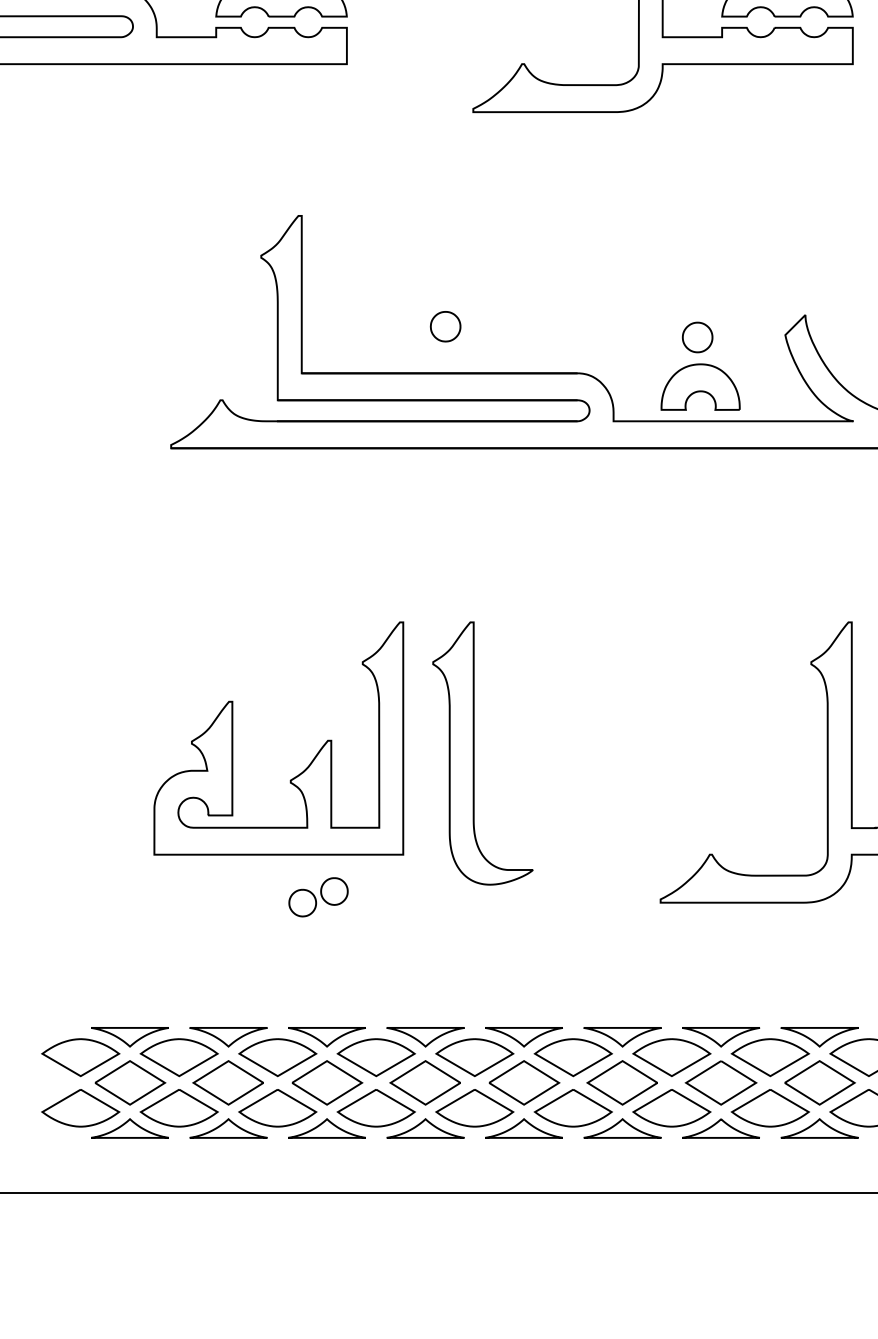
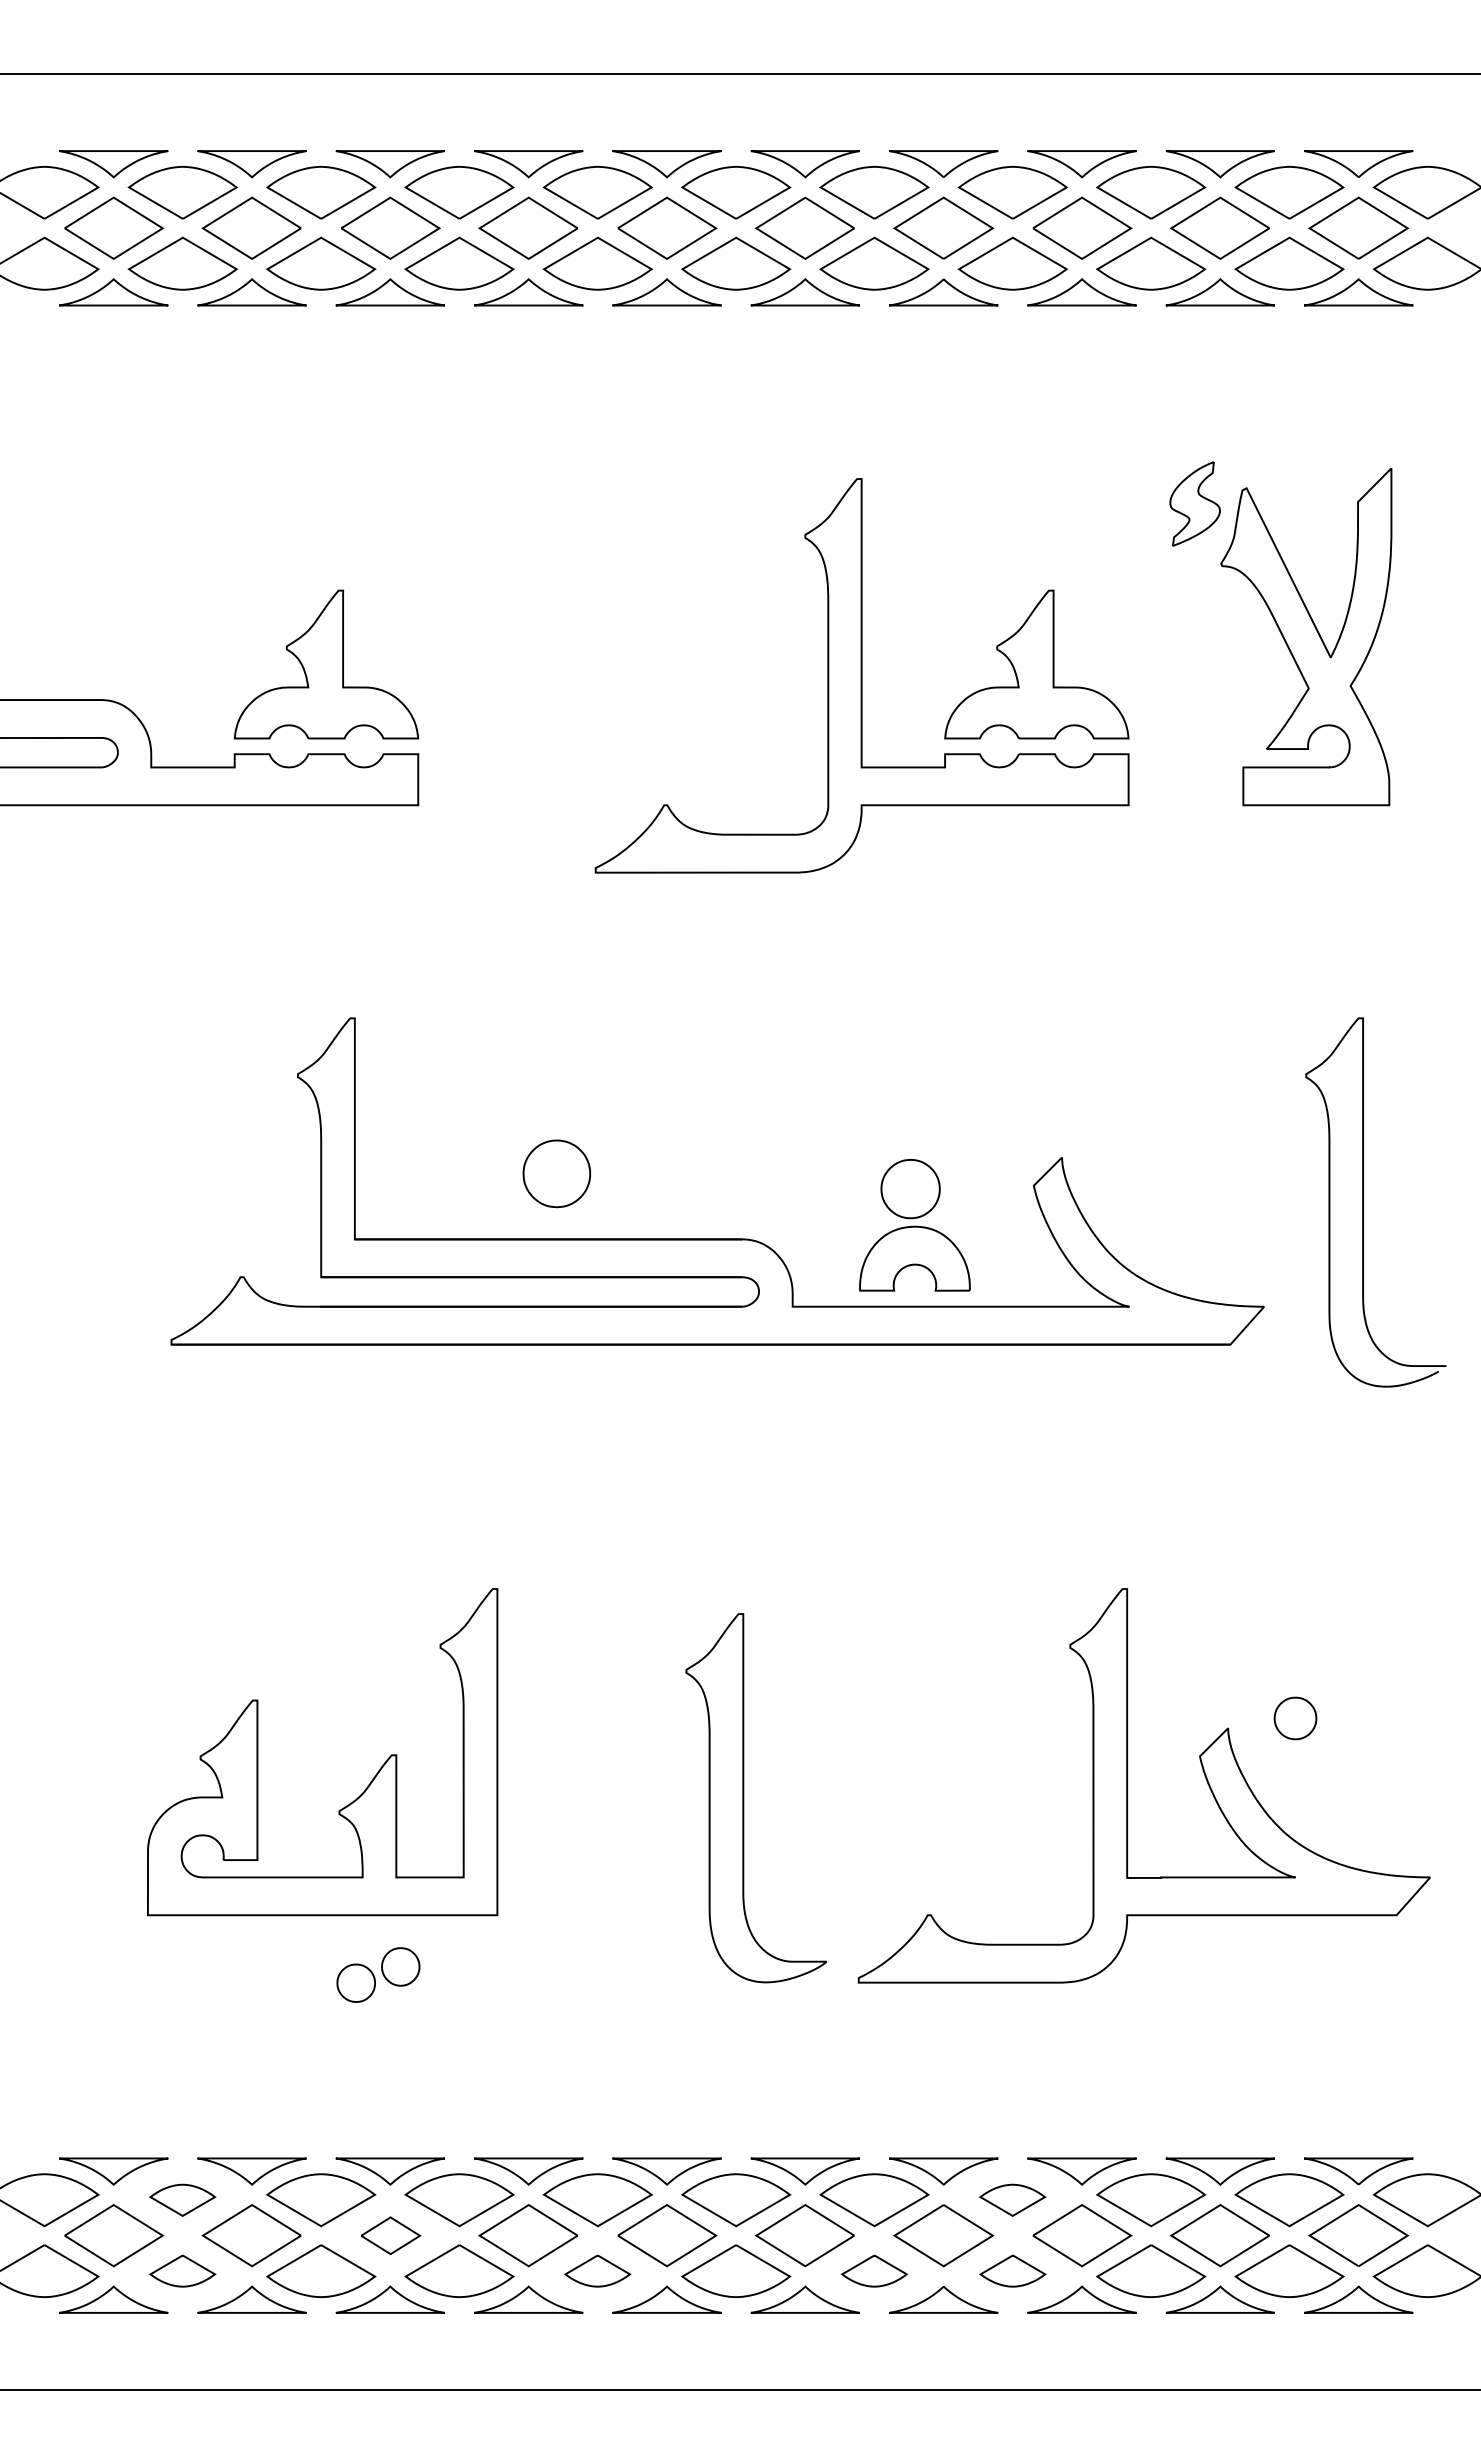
part: (445, 326) -> (556, 1173), size x1.6
part: (697, 337) -> (910, 1188), size x1.4
part: (474, 753) -> (744, 1798), moved
part: (179, 1057) -> (182, 2200), size x0.6
part: (770, 1057) -> (1012, 2200), size x0.6
part: (327, 1082) -> (390, 2235), size x0.6
part: (179, 1107) -> (182, 2270), size x0.6
part: (474, 1107) -> (597, 2270), size x0.6
part: (671, 1107) -> (874, 2270), size x0.6
part: (770, 1107) -> (1012, 2270), size x0.6

